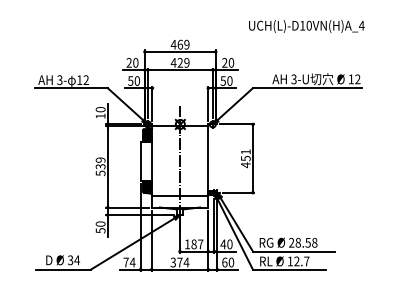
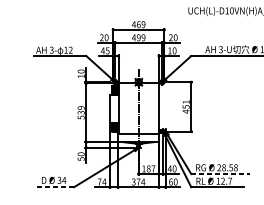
text: (179, 62) -> (138, 37), 429 -> 499
text: (133, 80) -> (104, 50), 50 -> 45
text: (222, 80) -> (169, 50), 50 -> 10
line: (293, 251) -> (220, 174), solid -> dashed
line: (63, 269) -> (54, 187), solid -> dashed

